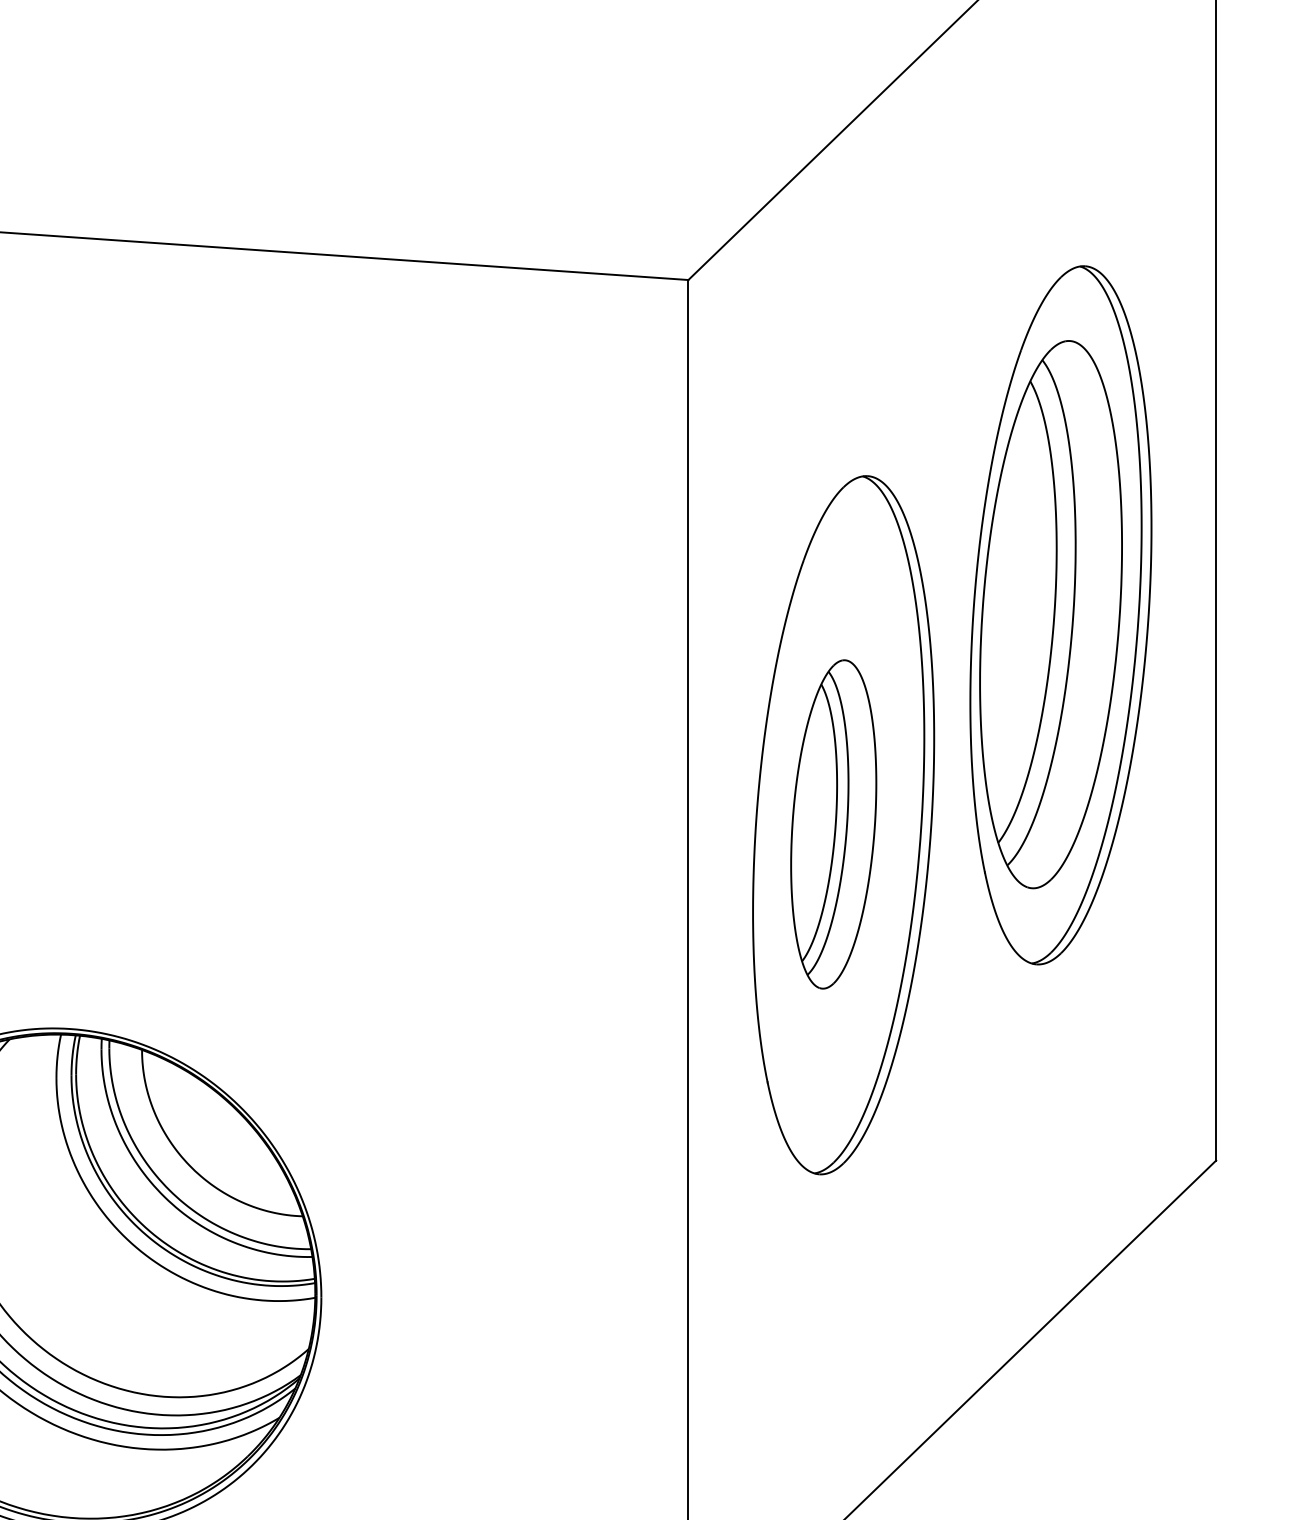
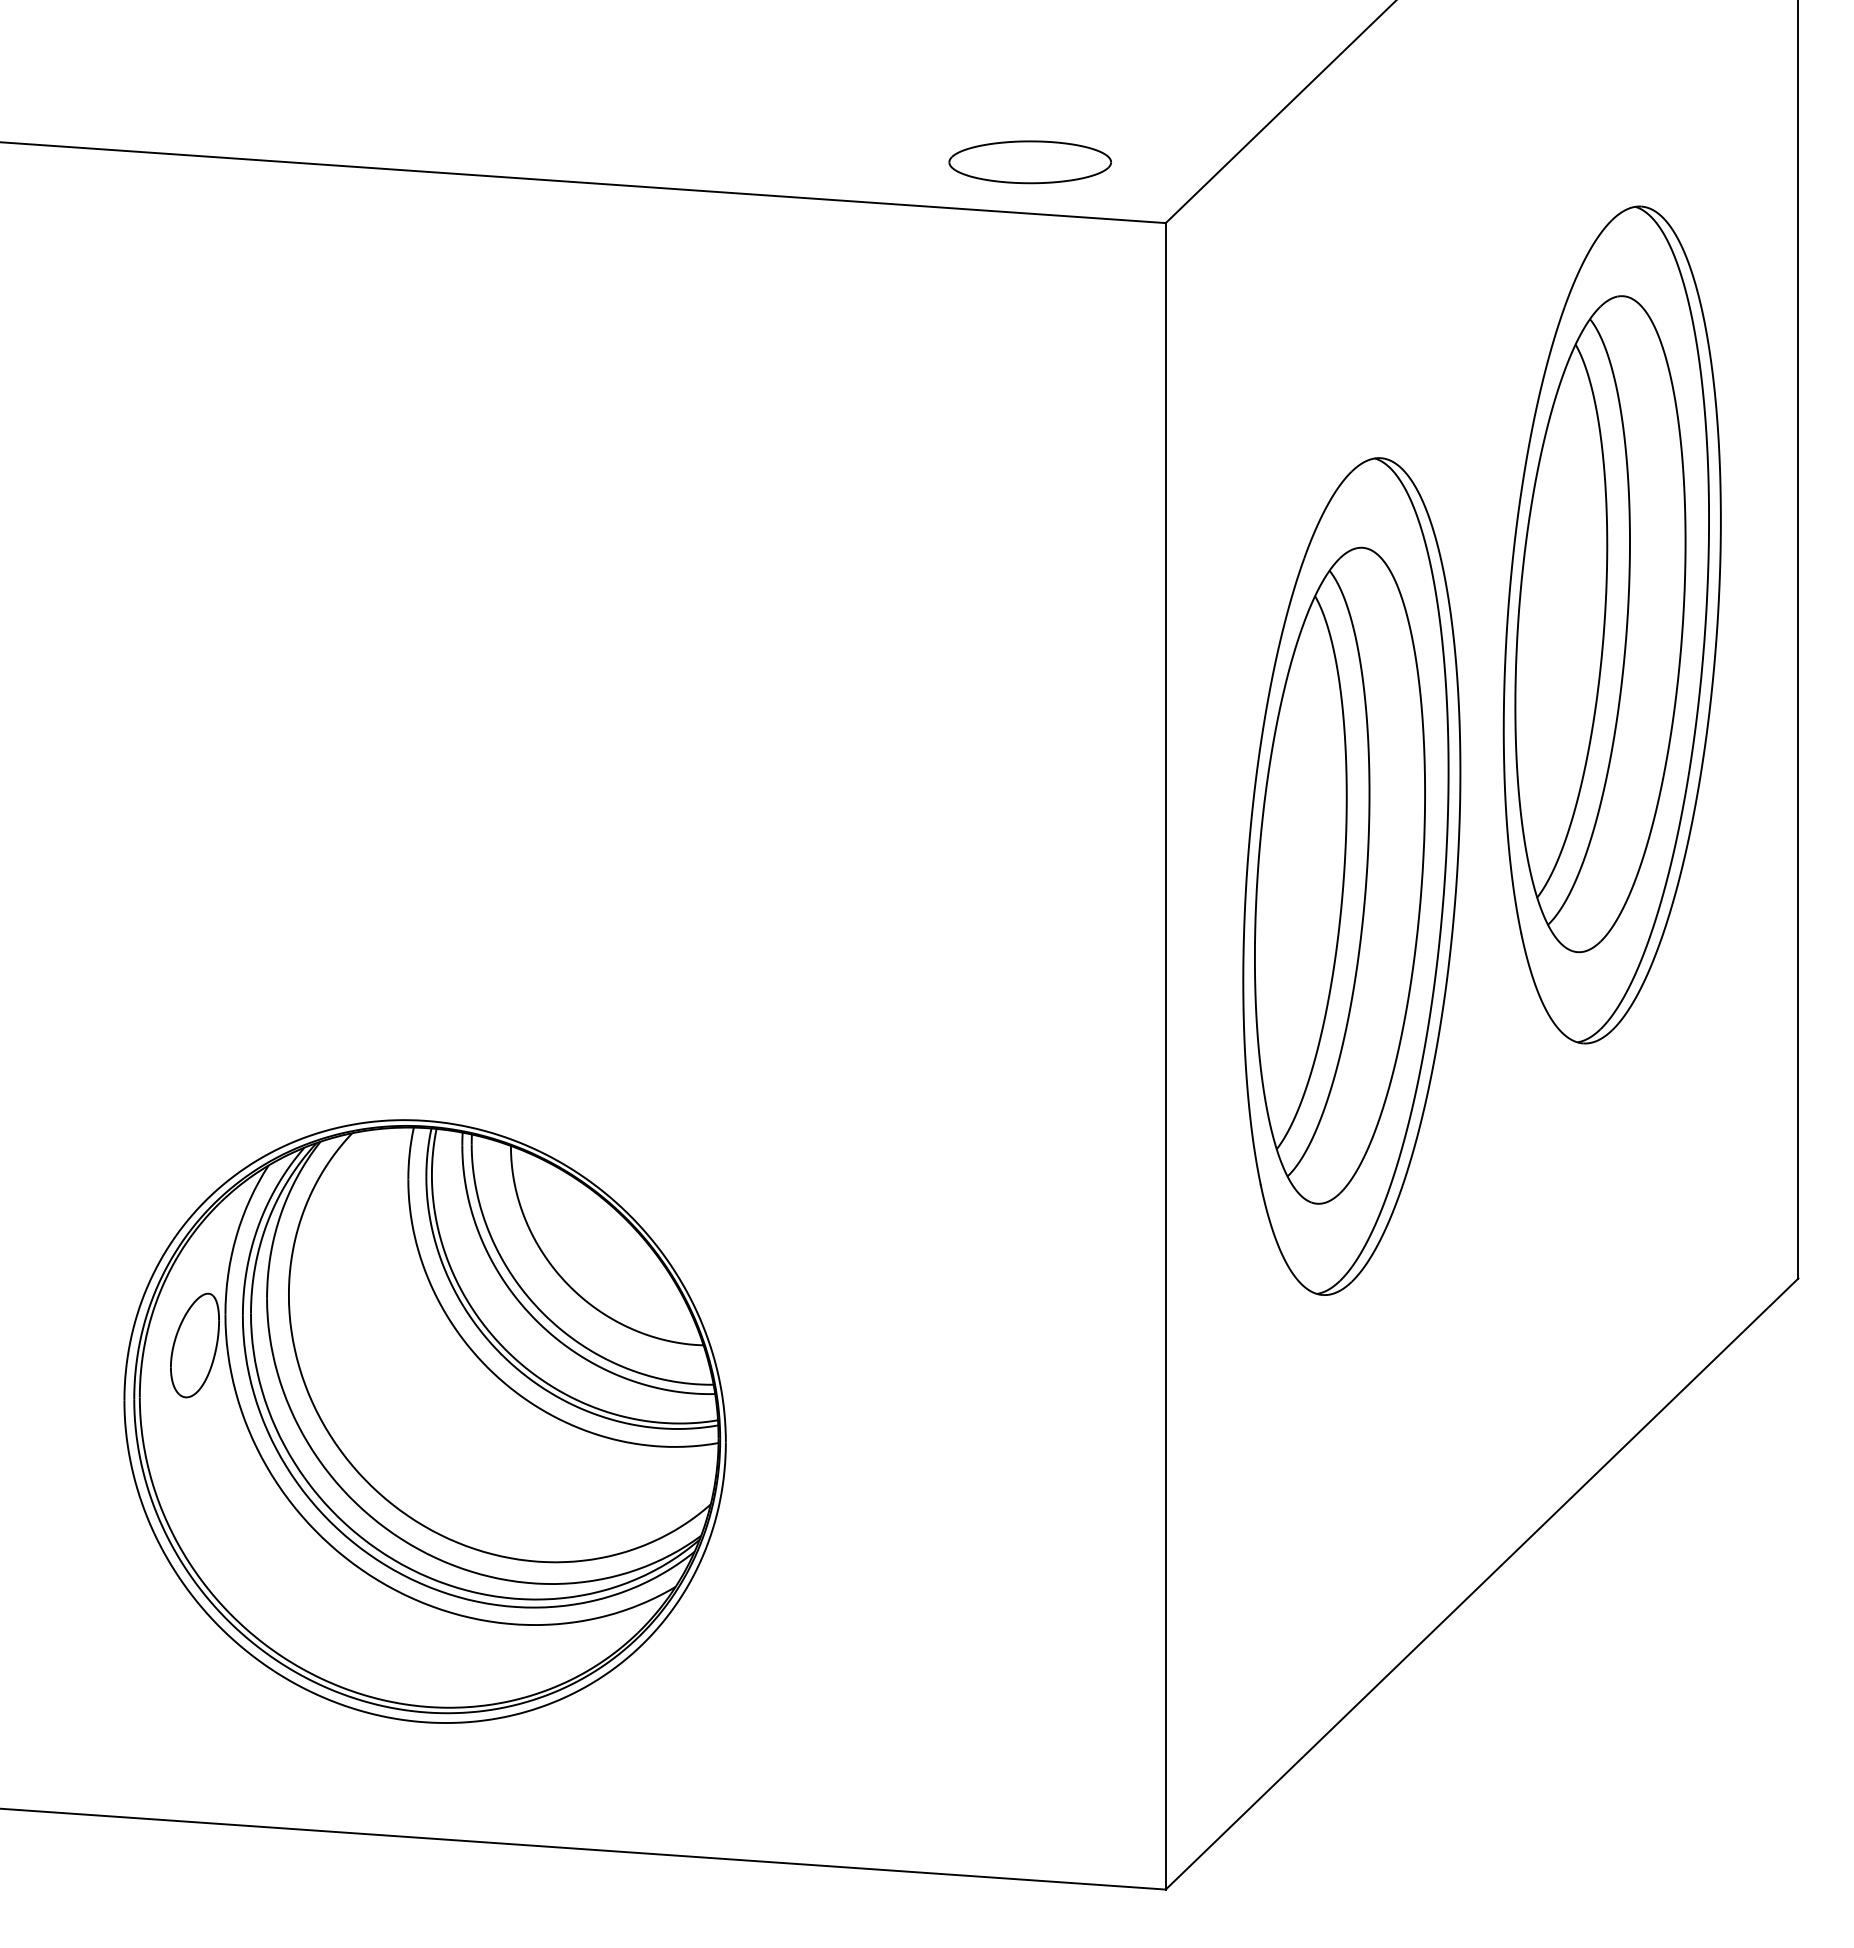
part: (574, 229) -> (1029, 162), added
part: (833, 824) -> (1339, 875), size x1.67

